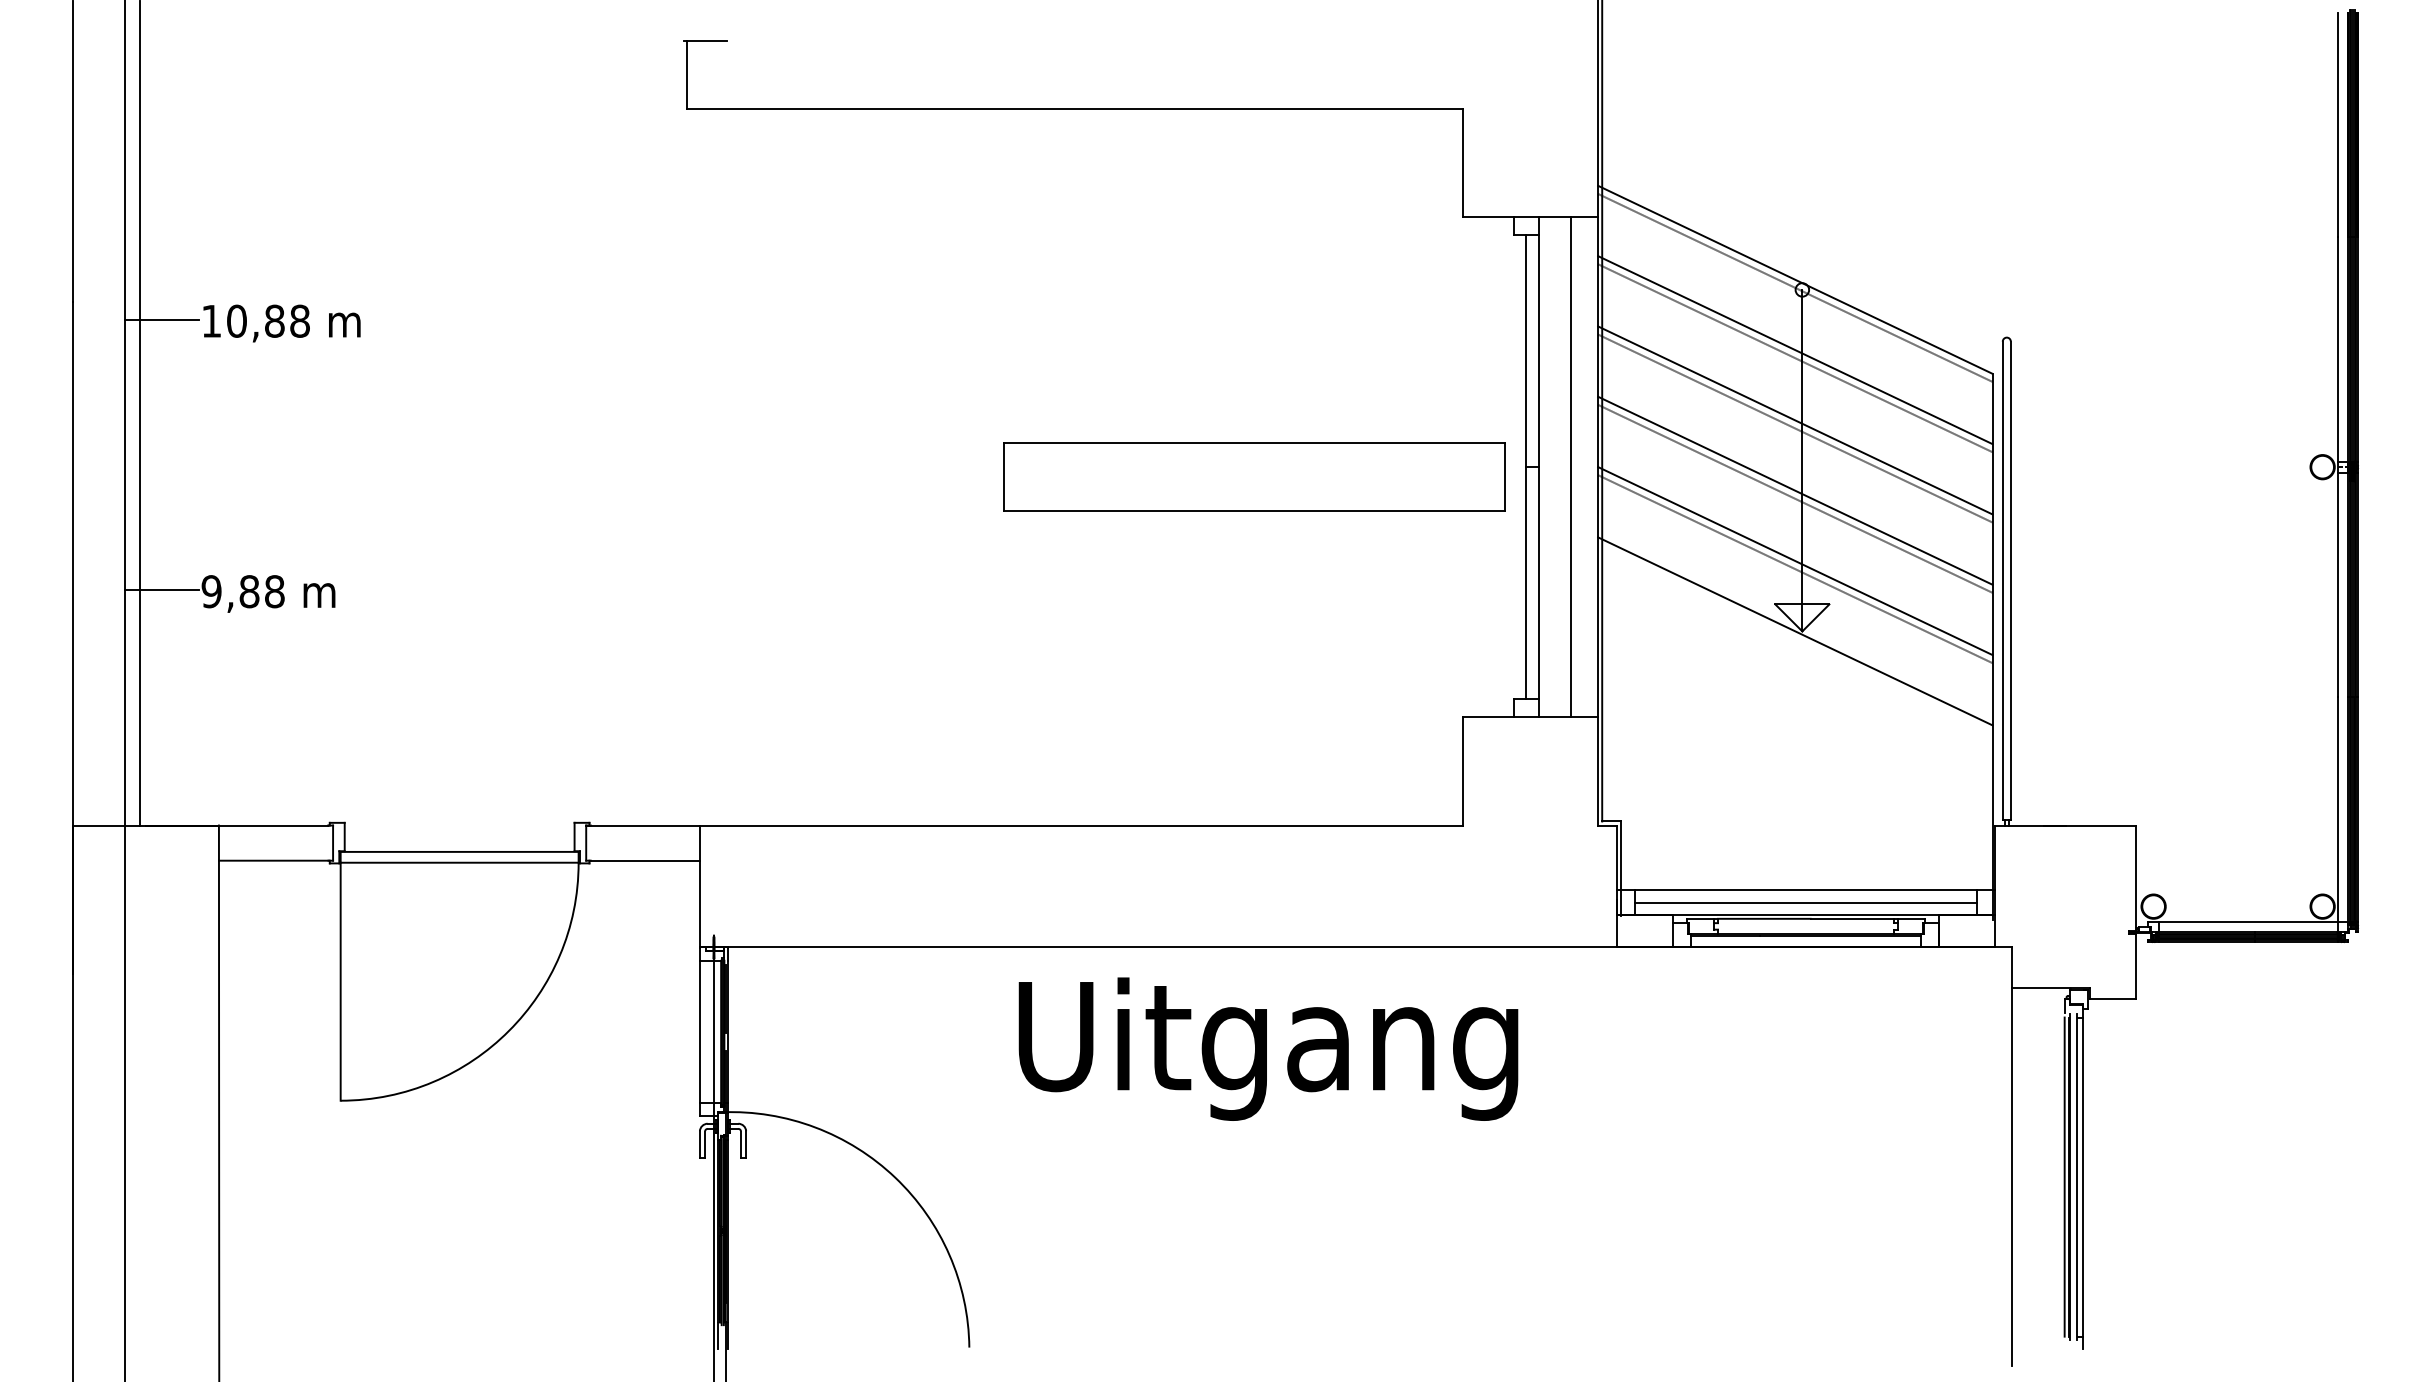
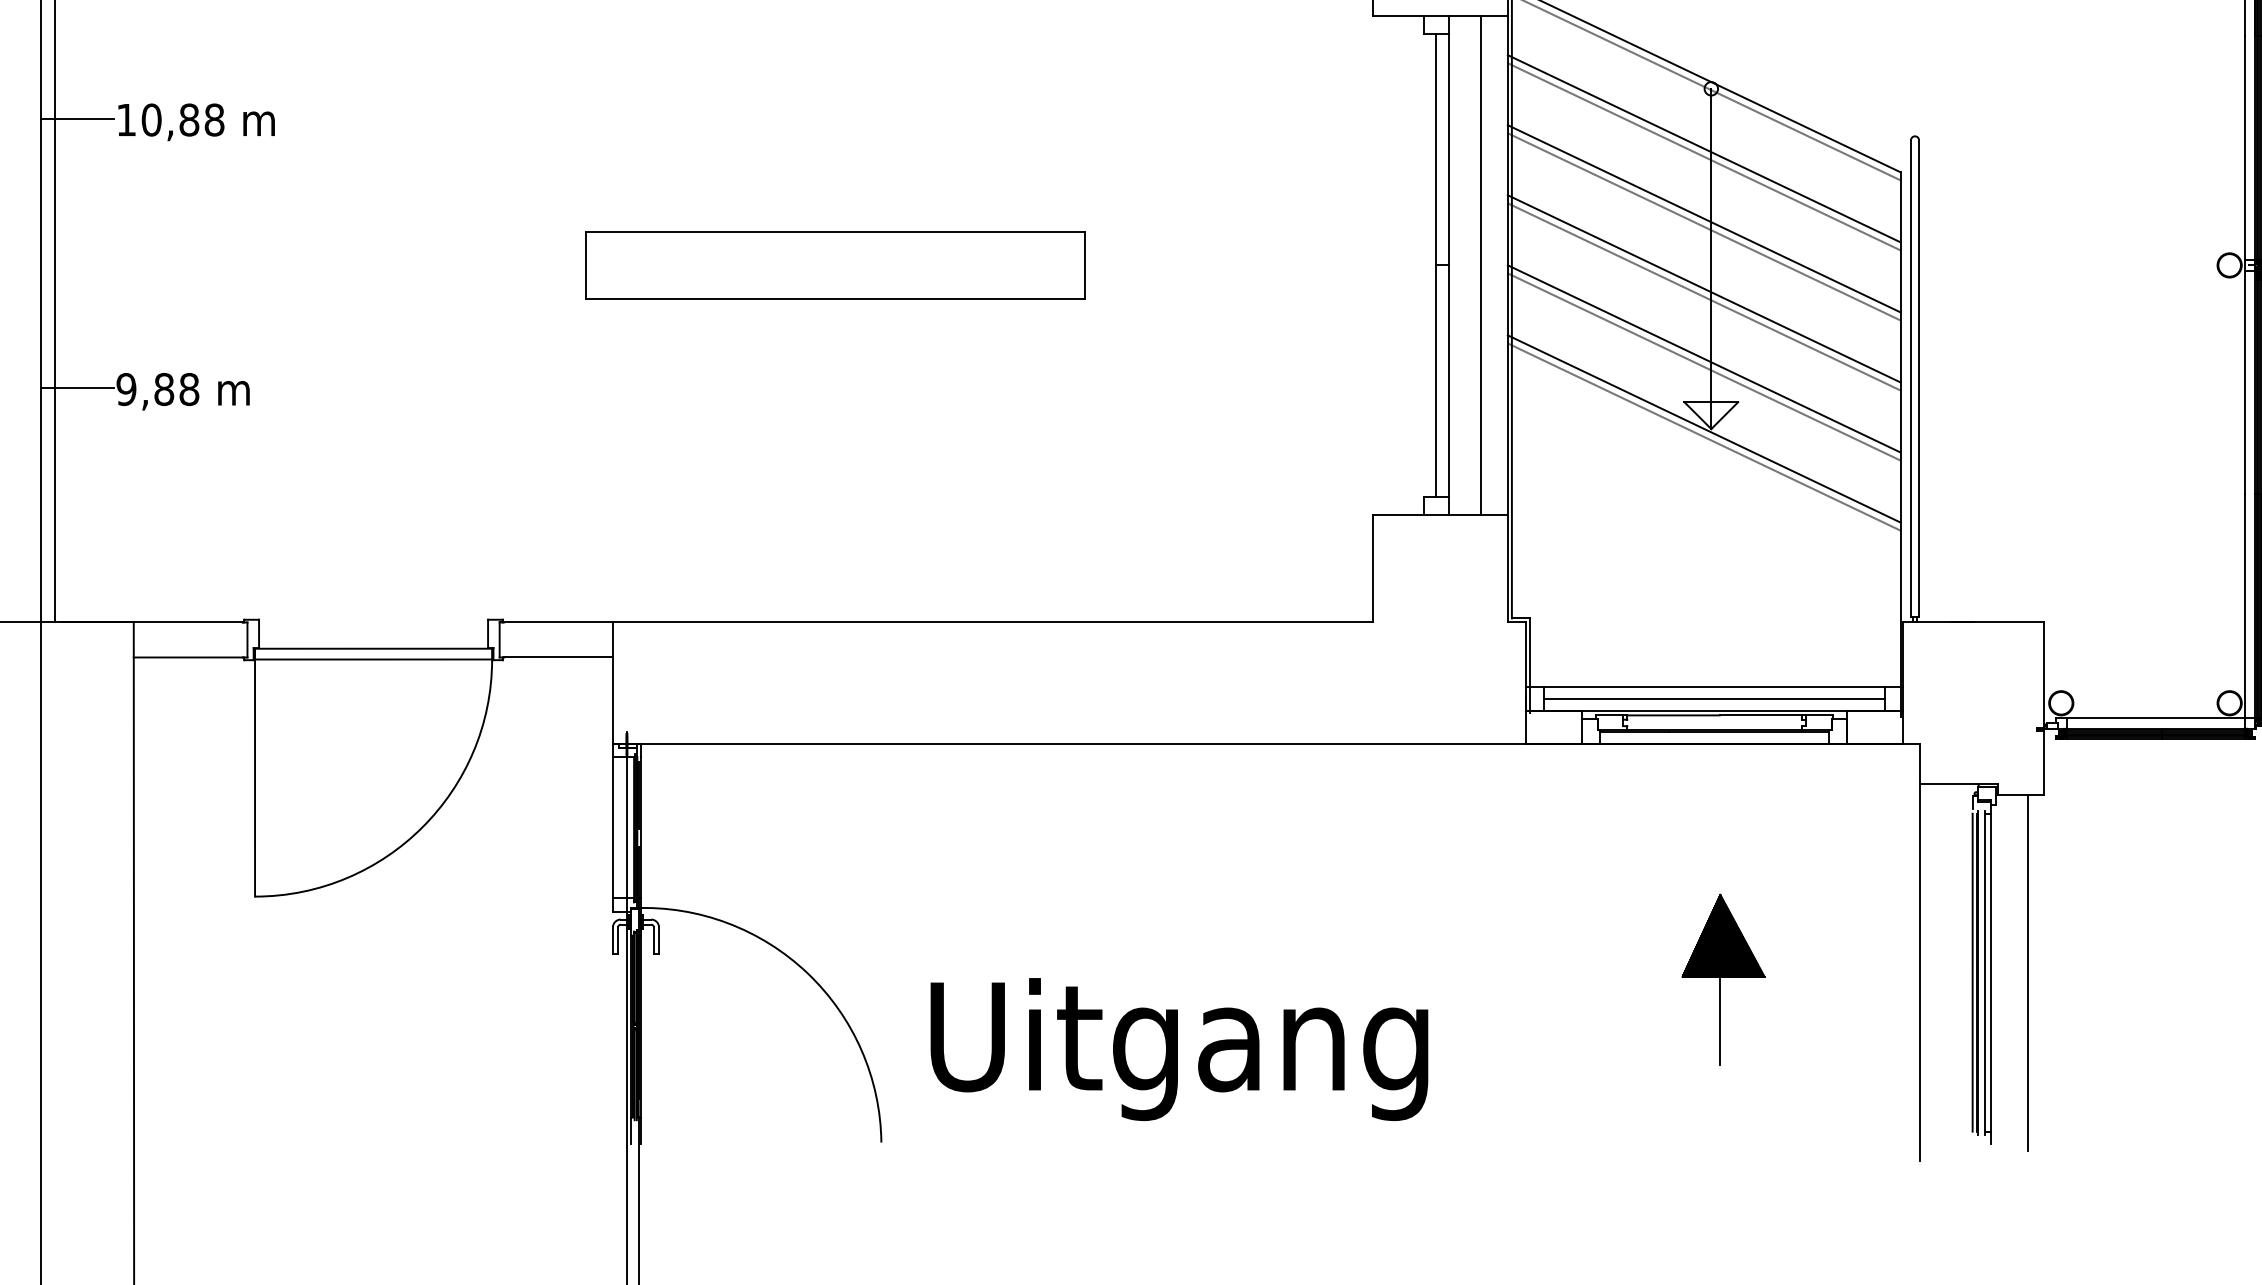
part: (1254, 476) -> (835, 264), moved
line: (1795, 639) -> (1704, 437), added
text: (1268, 1048) -> (1179, 1048), moved
line: (2120, 1176) -> (2028, 972), added
part: (1814, 1183) -> (1723, 979), added

